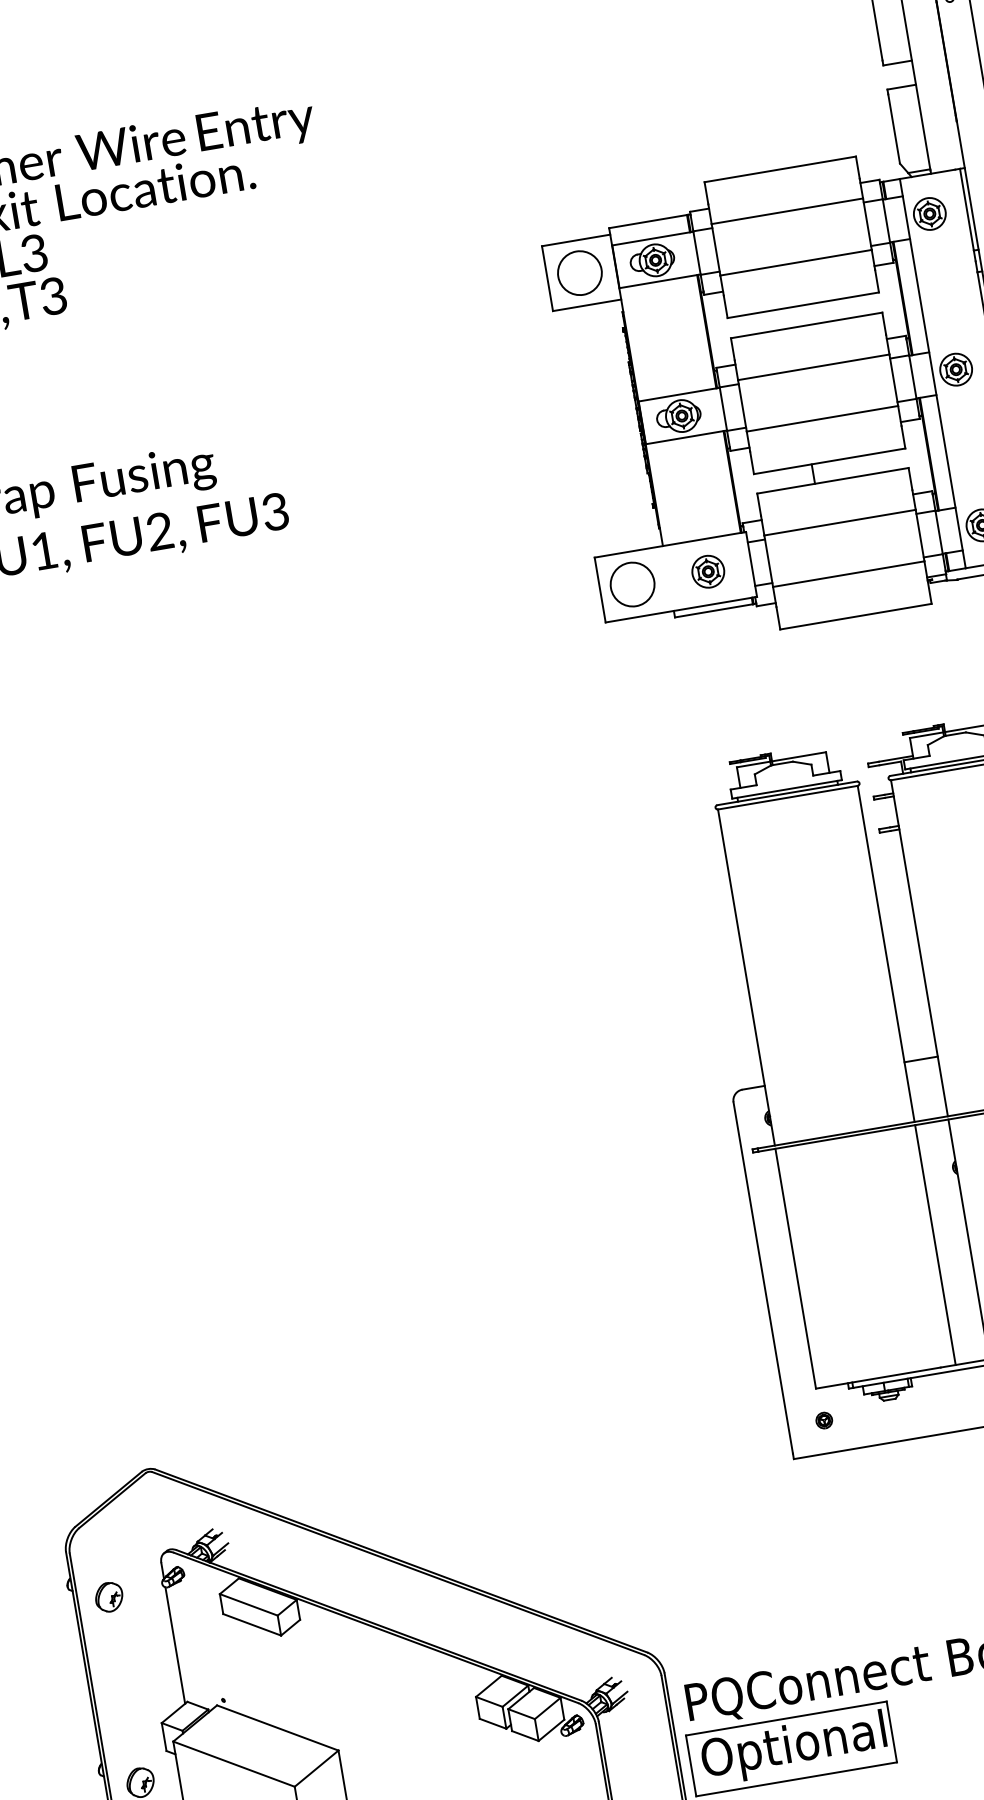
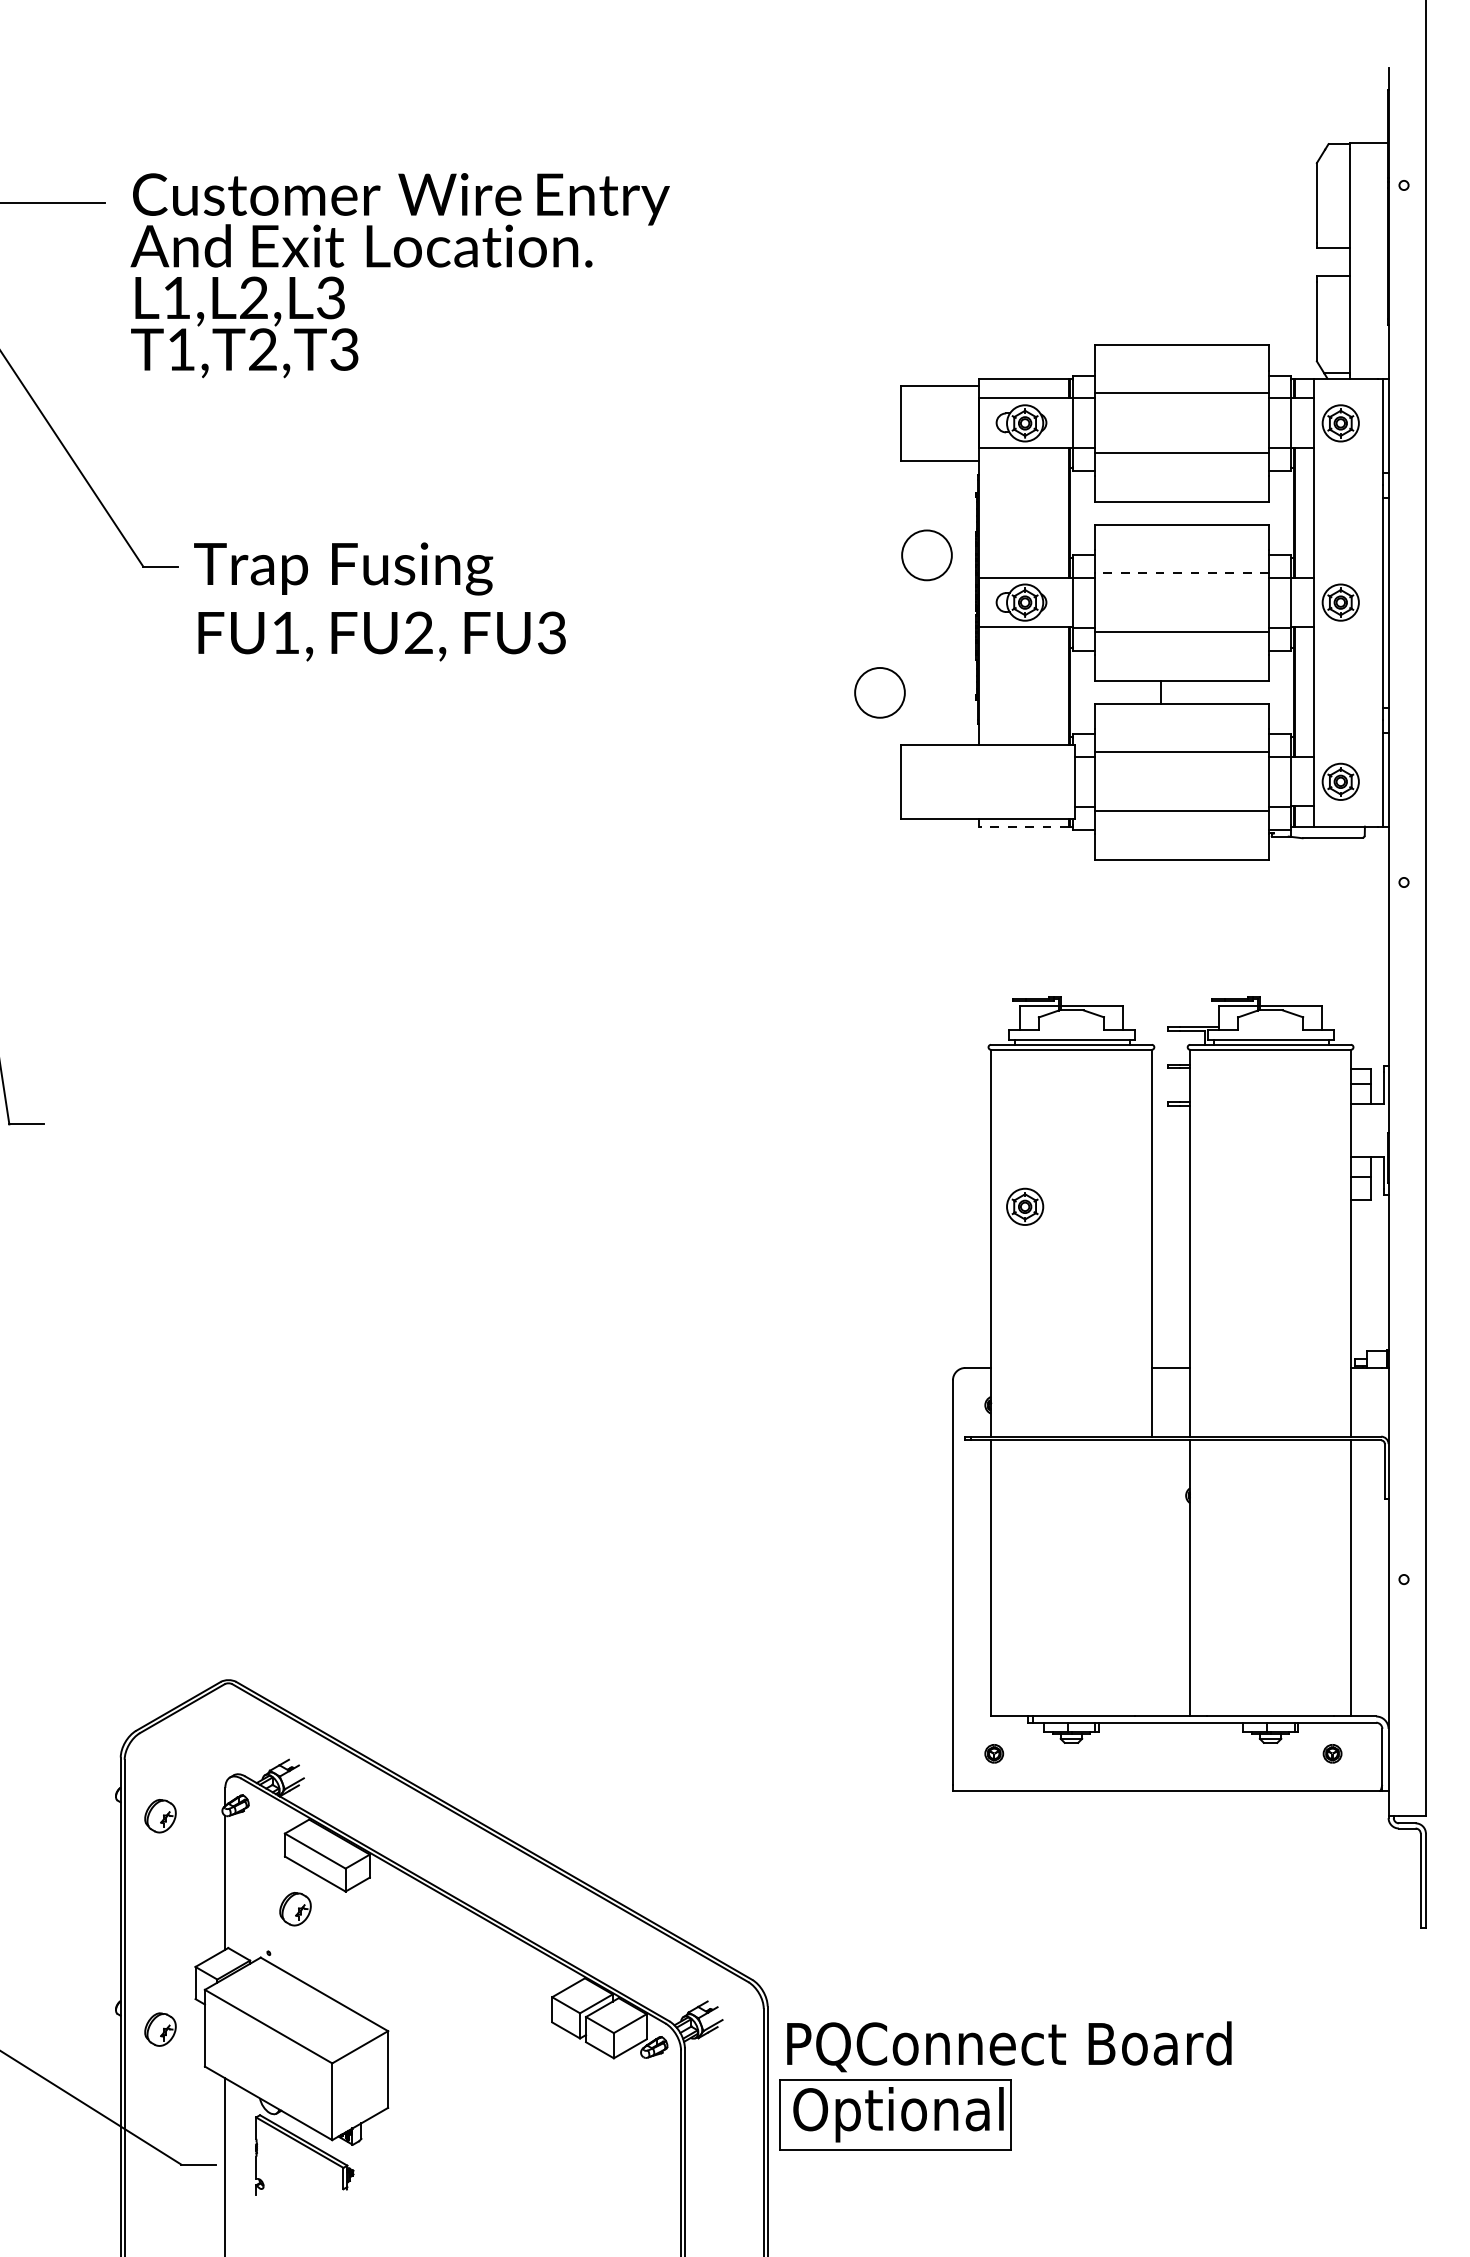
circle: (579, 273) -> (926, 555), moved
line: (813, 367) -> (1181, 573), solid -> dashed
part: (708, 571) -> (1025, 1206), moved
circle: (632, 584) -> (879, 692), moved
line: (714, 610) -> (1024, 826), solid -> dashed
line: (935, 1245) -> (1151, 1578), removed
part: (240, 1658) -> (295, 1909), added

